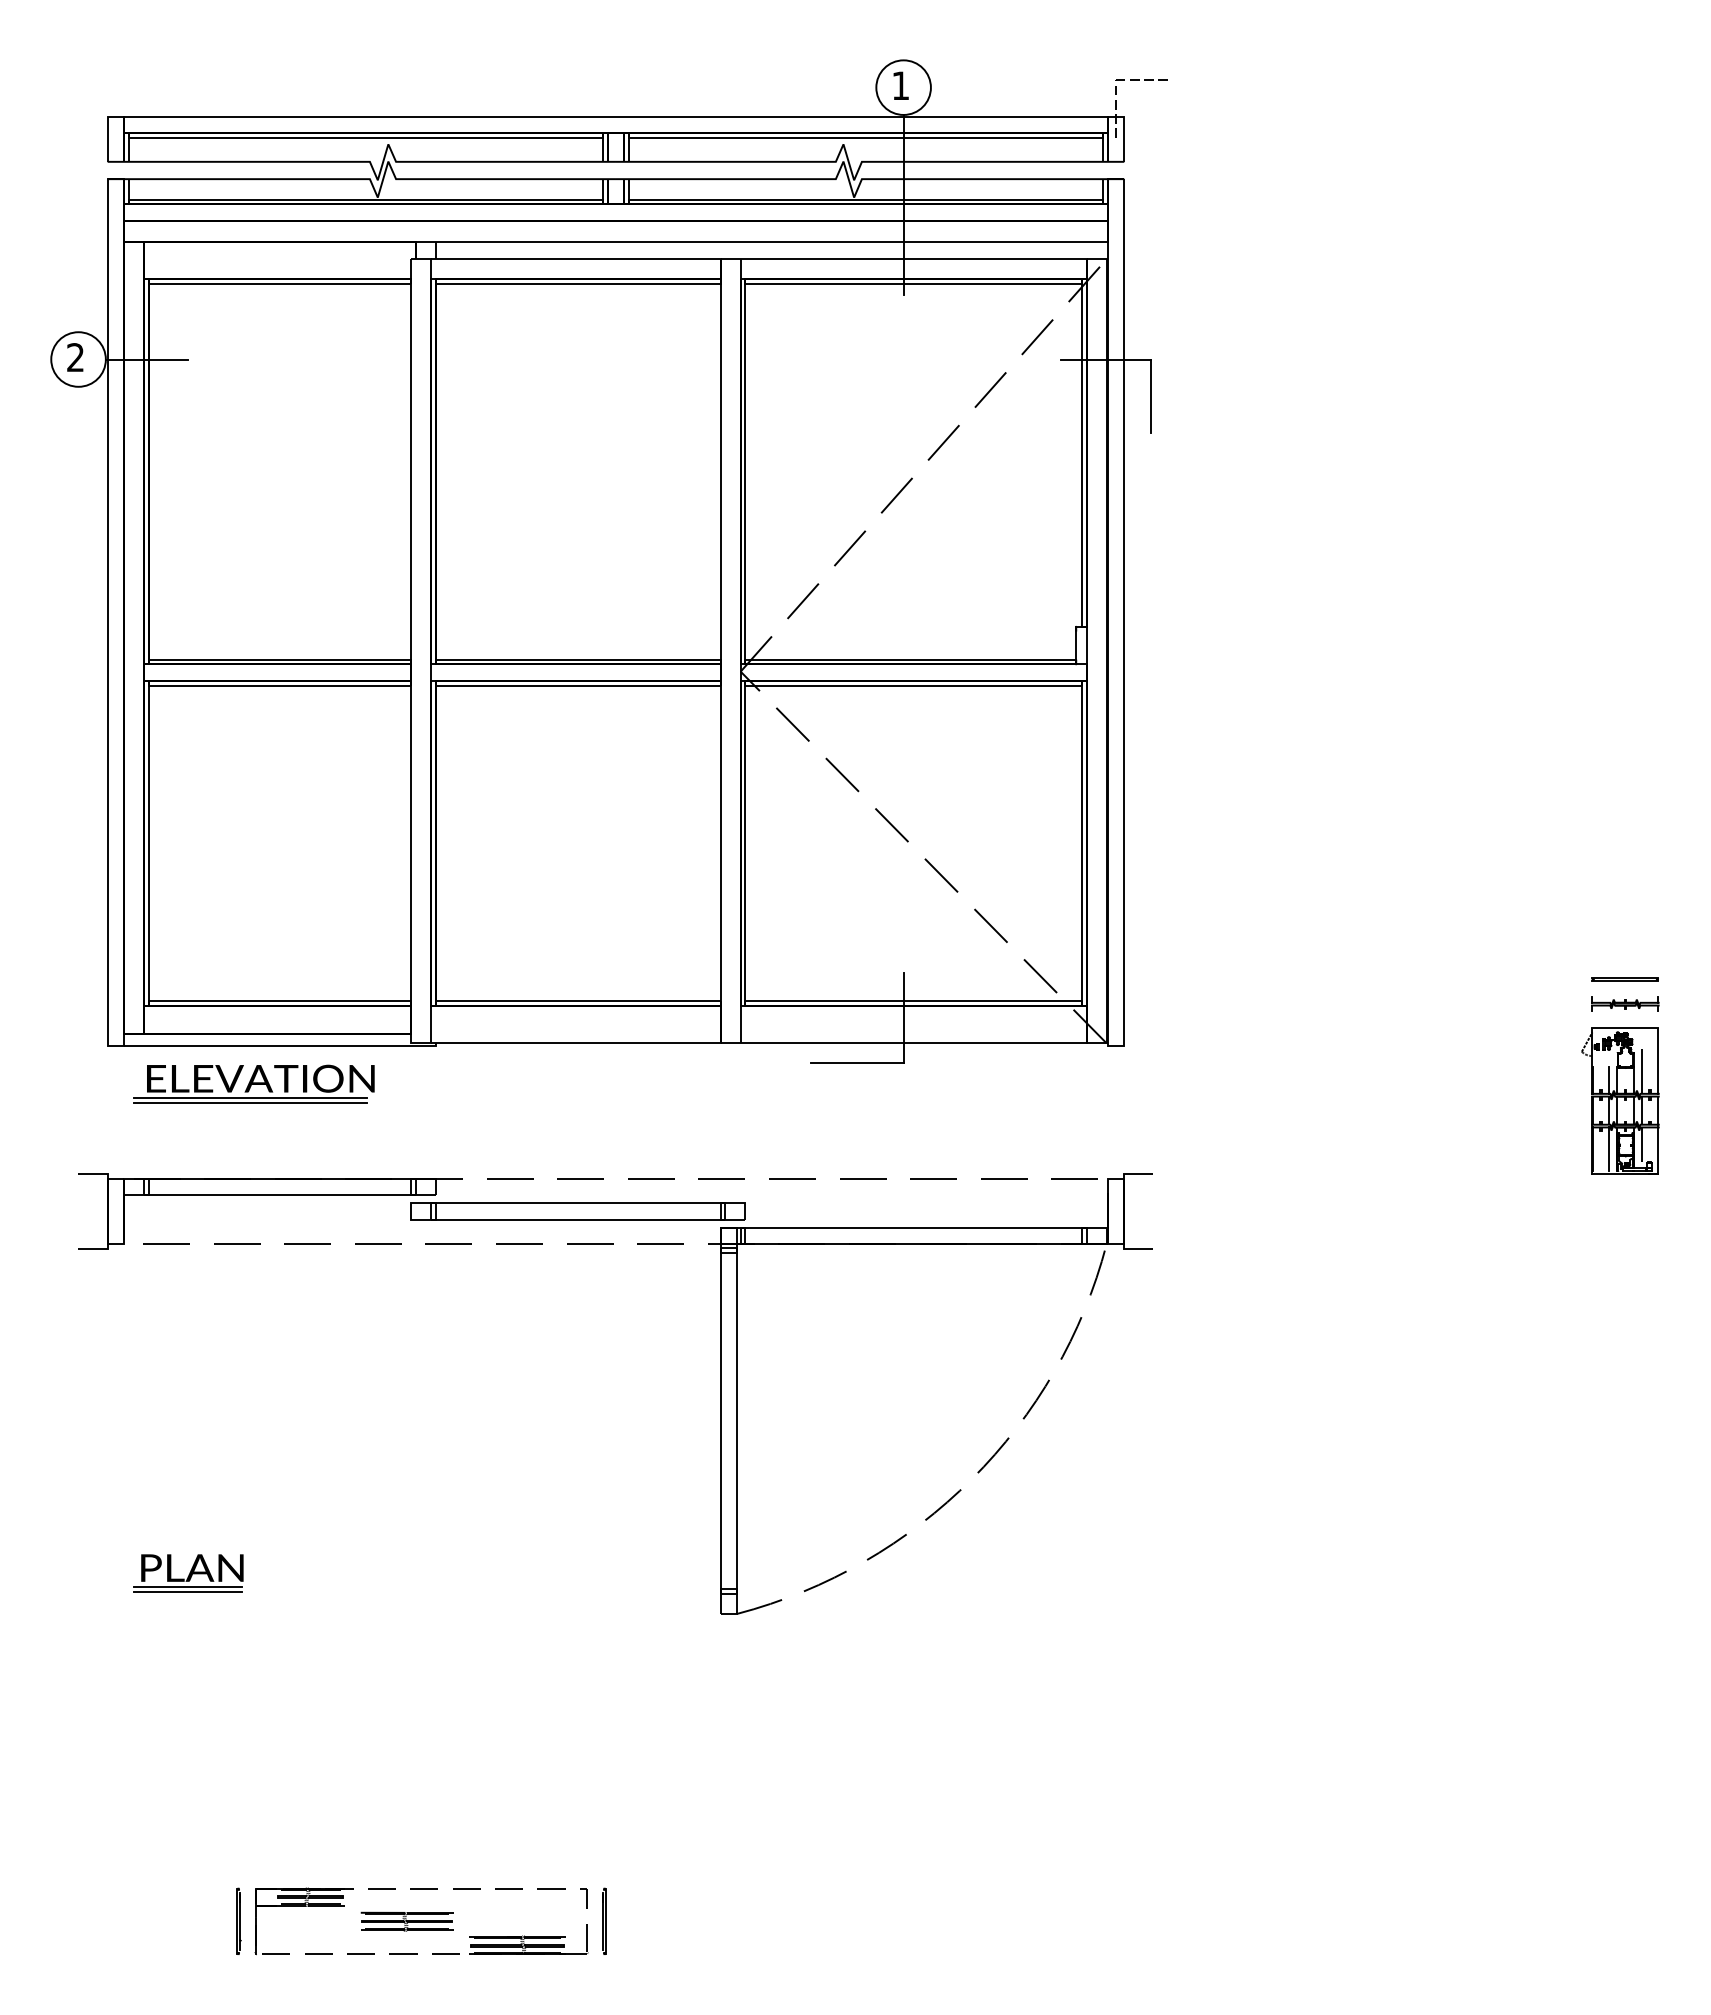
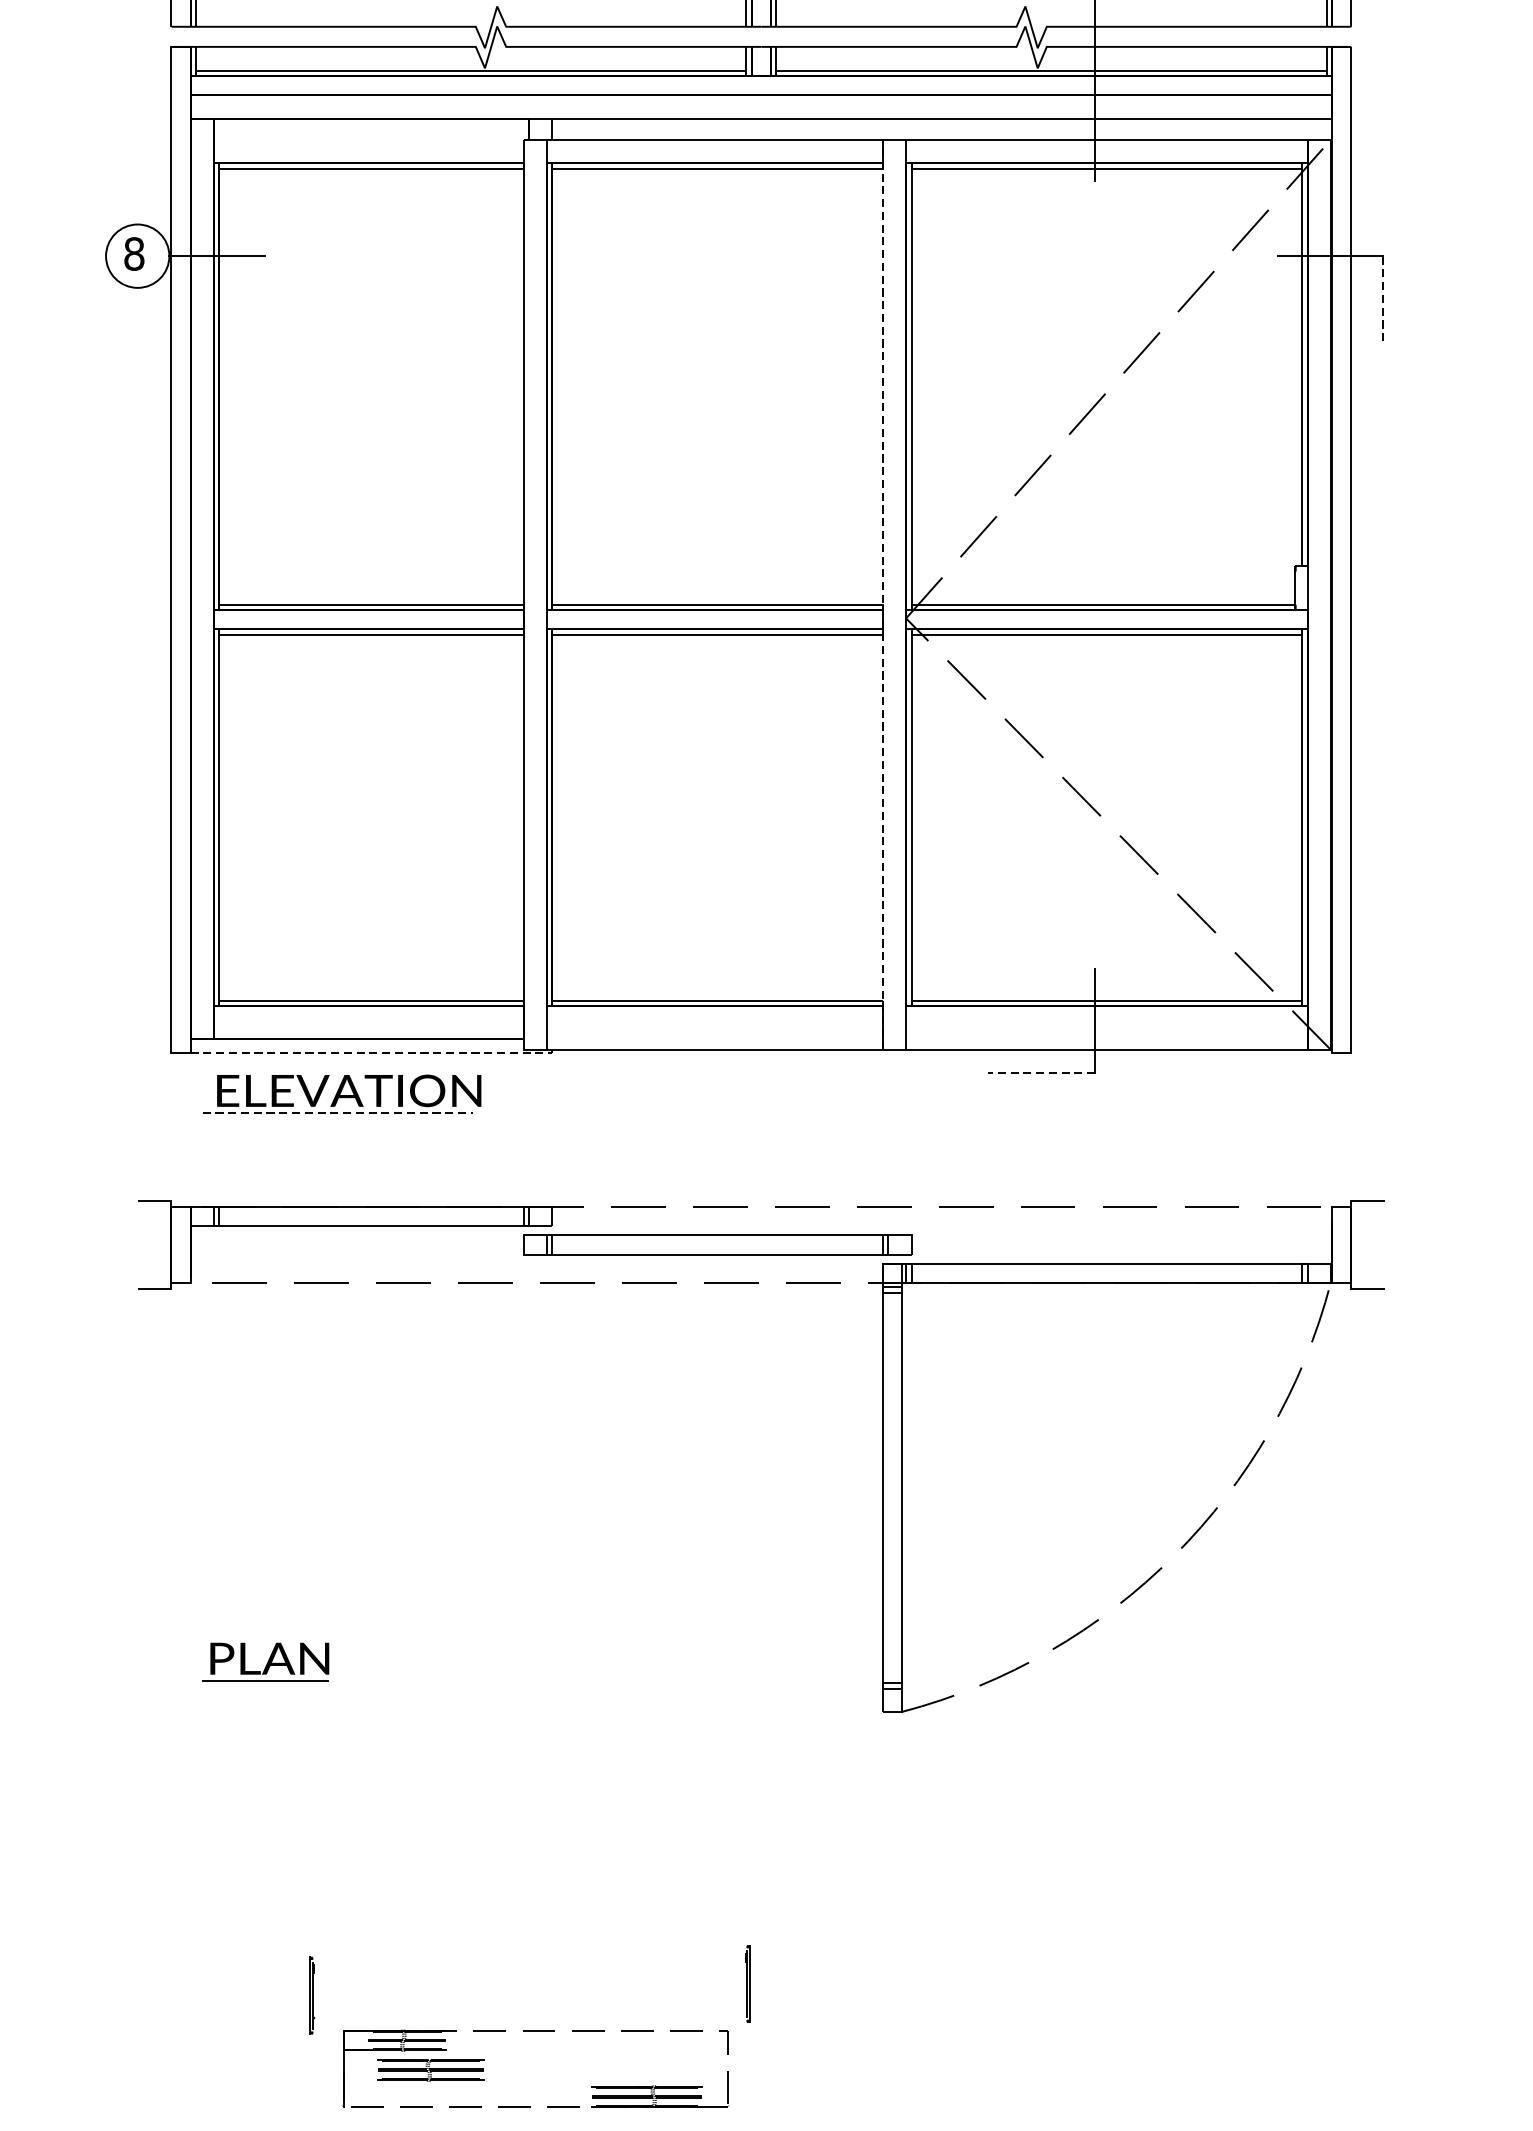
text: (75, 357) -> (134, 253), 2 -> 8
line: (1151, 396) -> (1382, 299), solid -> dashed
line: (720, 651) -> (882, 595), solid -> dashed
line: (282, 1046) -> (374, 1053), solid -> dashed
line: (857, 1063) -> (1041, 1073), solid -> dashed
line: (251, 1097) -> (338, 1112), solid -> dashed
line: (250, 1102) -> (337, 1118), removed
line: (188, 1591) -> (265, 1685), removed
part: (238, 1920) -> (311, 1994), moved
line: (603, 1920) -> (746, 1983), moved
part: (406, 1921) -> (430, 2070), moved

